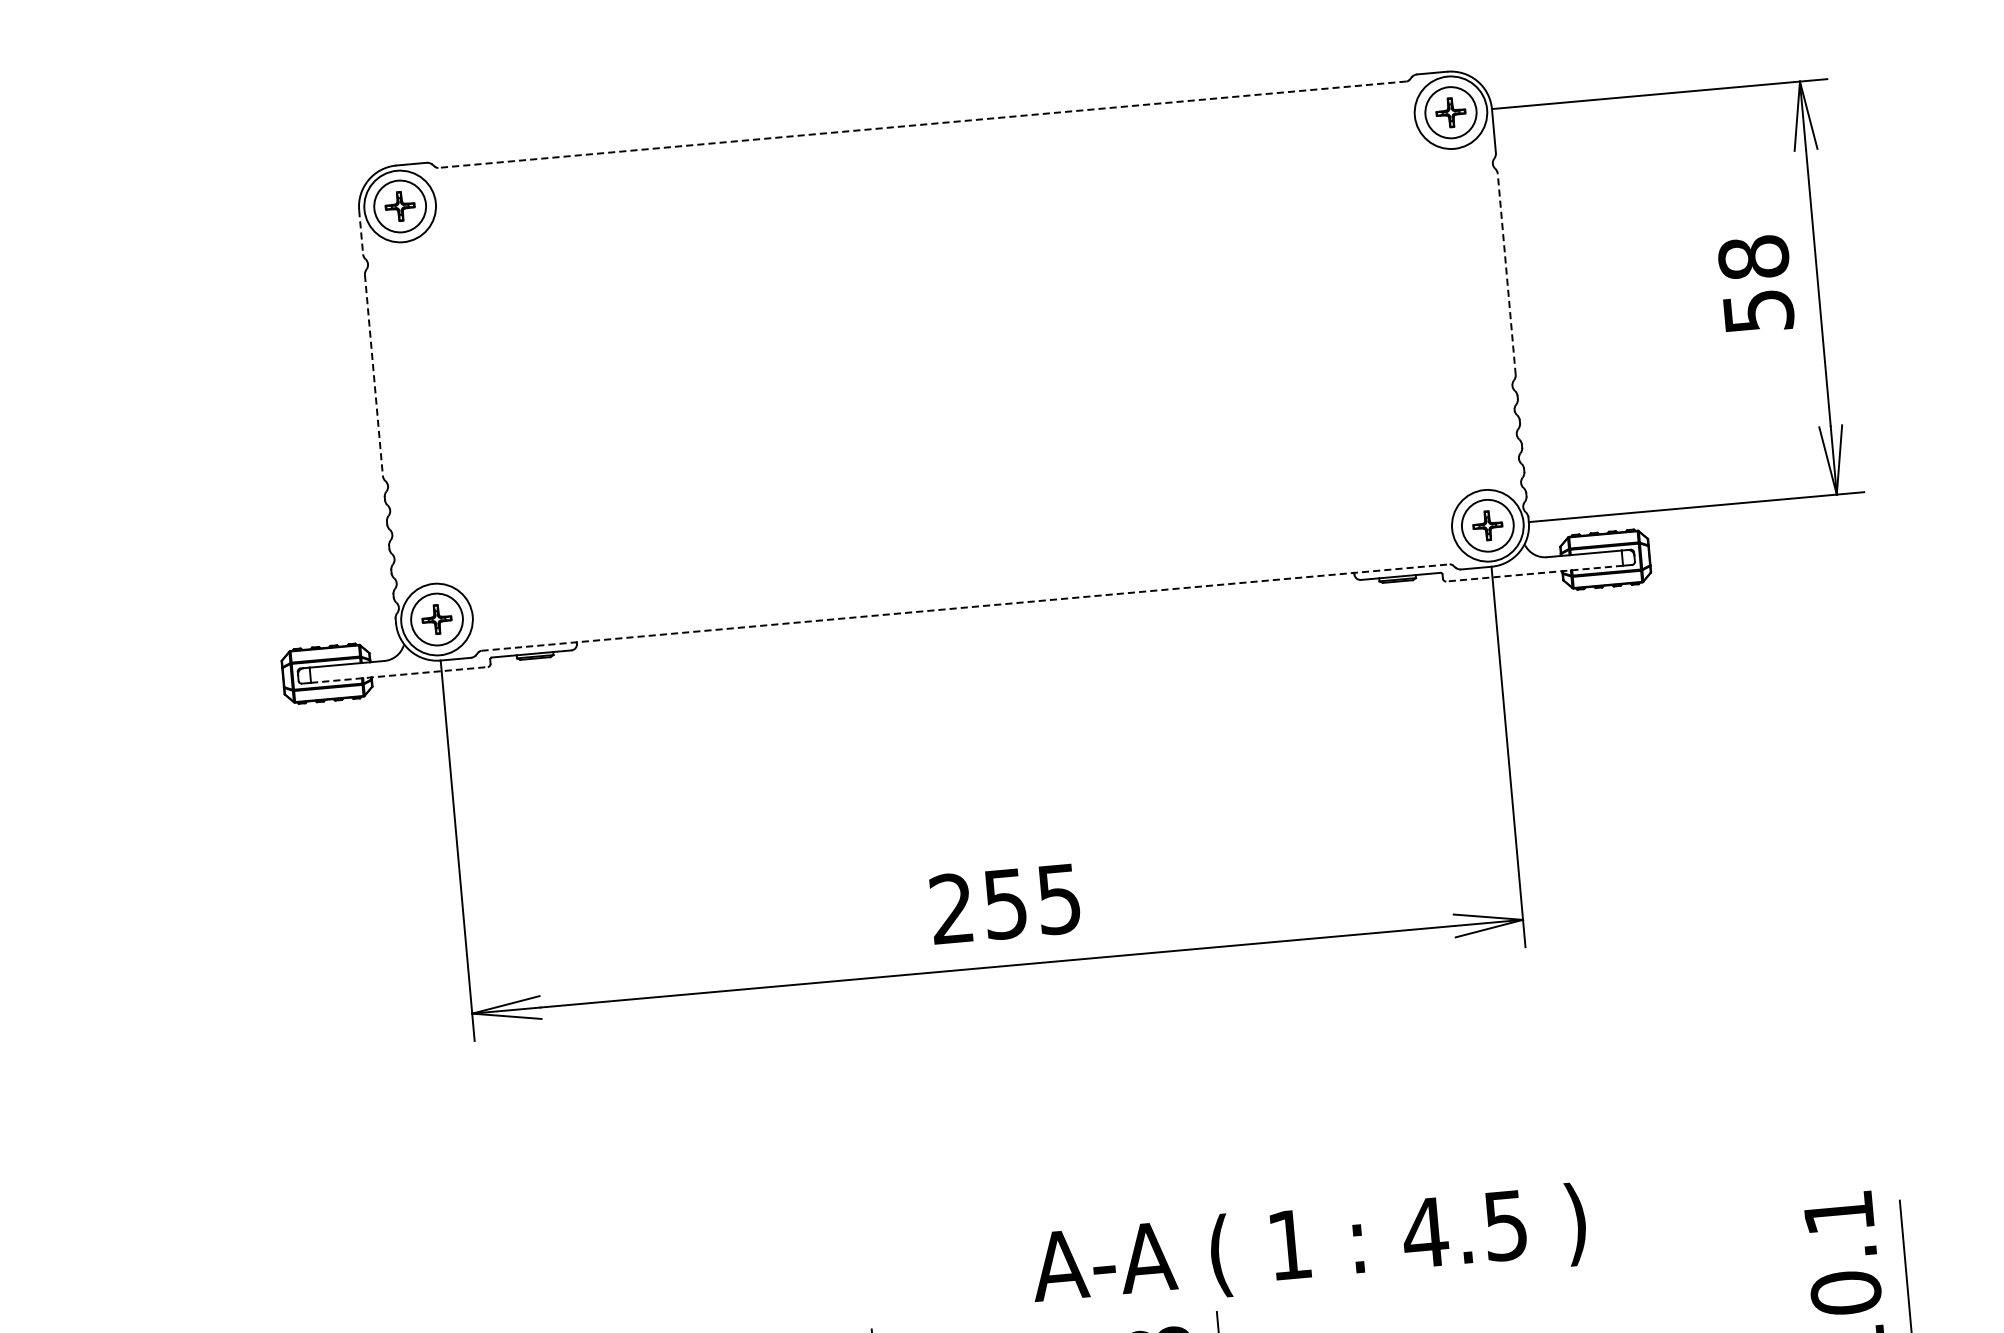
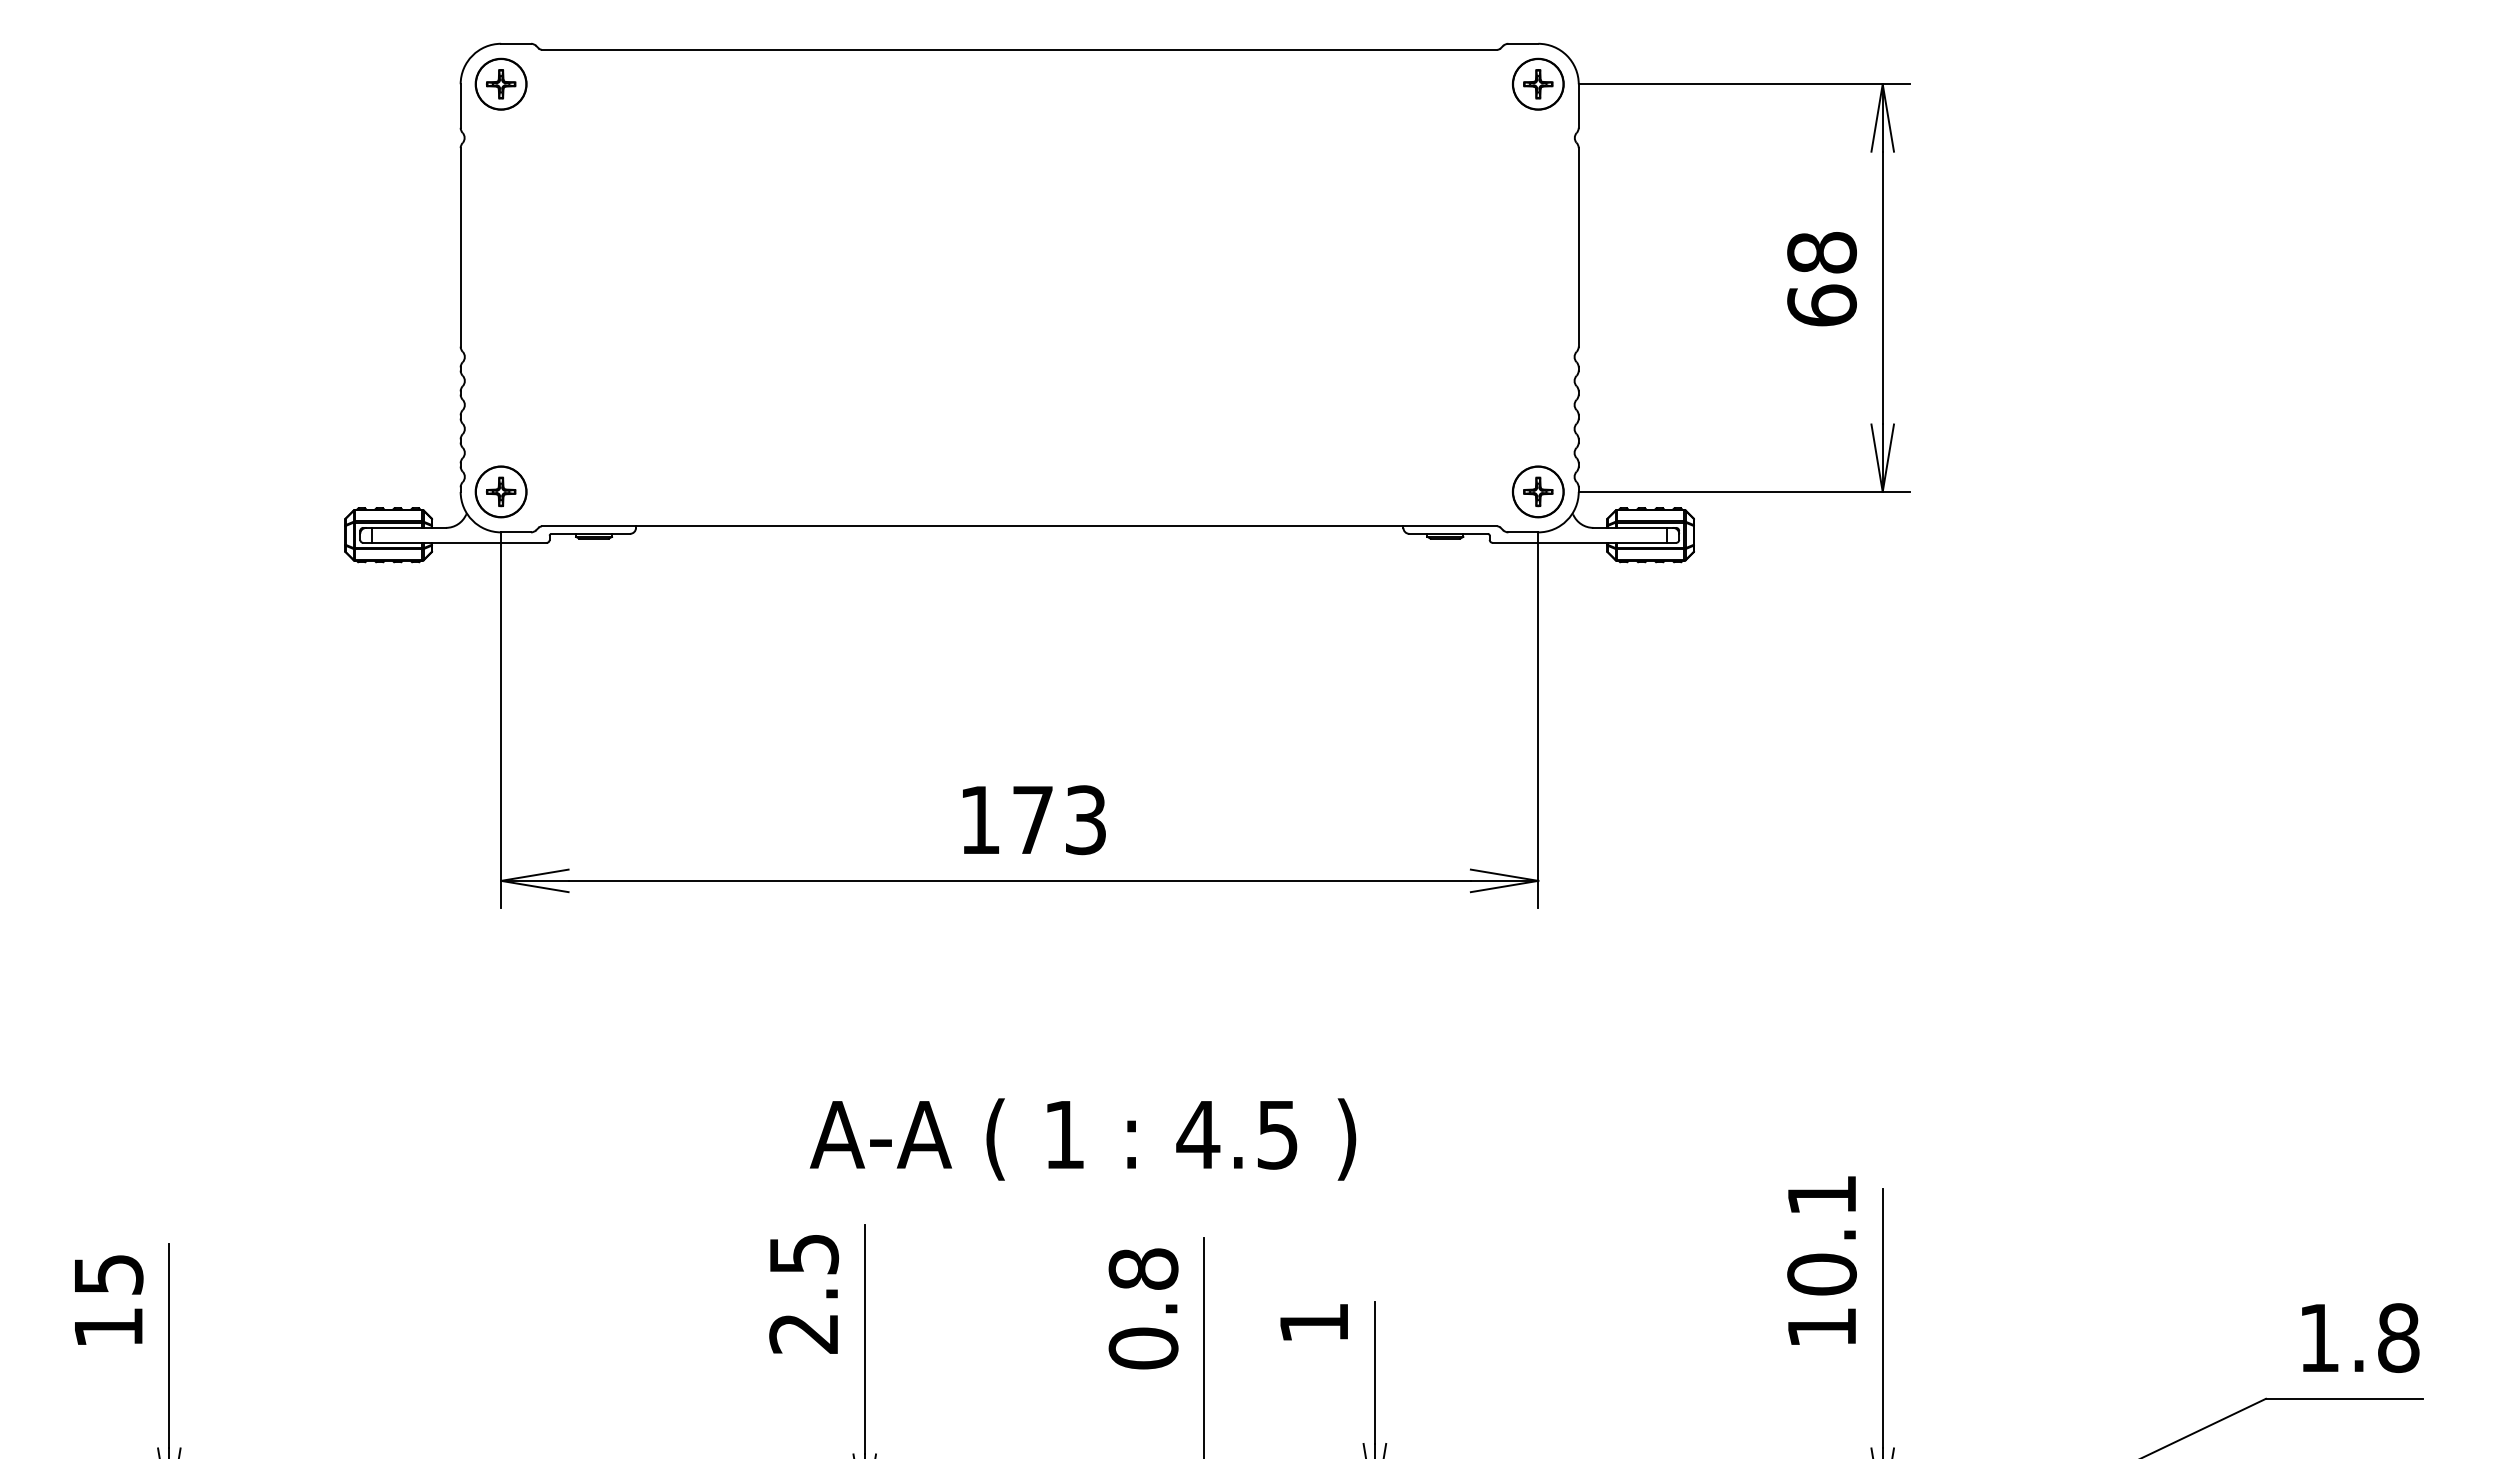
circle: (1450, 112) -> (1537, 83), size x0.71
line: (922, 124) -> (1019, 49), dashed -> solid
circle: (399, 206) -> (500, 84), size x0.71
line: (361, 232) -> (460, 106), dashed -> solid
line: (1506, 273) -> (1578, 246), dashed -> solid
text: (1757, 311) -> (1821, 305), 58 -> 68
line: (373, 375) -> (460, 247), dashed -> solid
circle: (1488, 525) -> (1538, 491), size x0.71
line: (1534, 573) -> (1579, 542), dashed -> solid
line: (965, 607) -> (1019, 526), dashed -> solid
circle: (436, 619) -> (500, 491), size x0.71
line: (399, 674) -> (459, 542), dashed -> solid
text: (1005, 904) -> (1032, 820), 255 -> 173
text: (1308, 1248) -> (1082, 1139), moved

